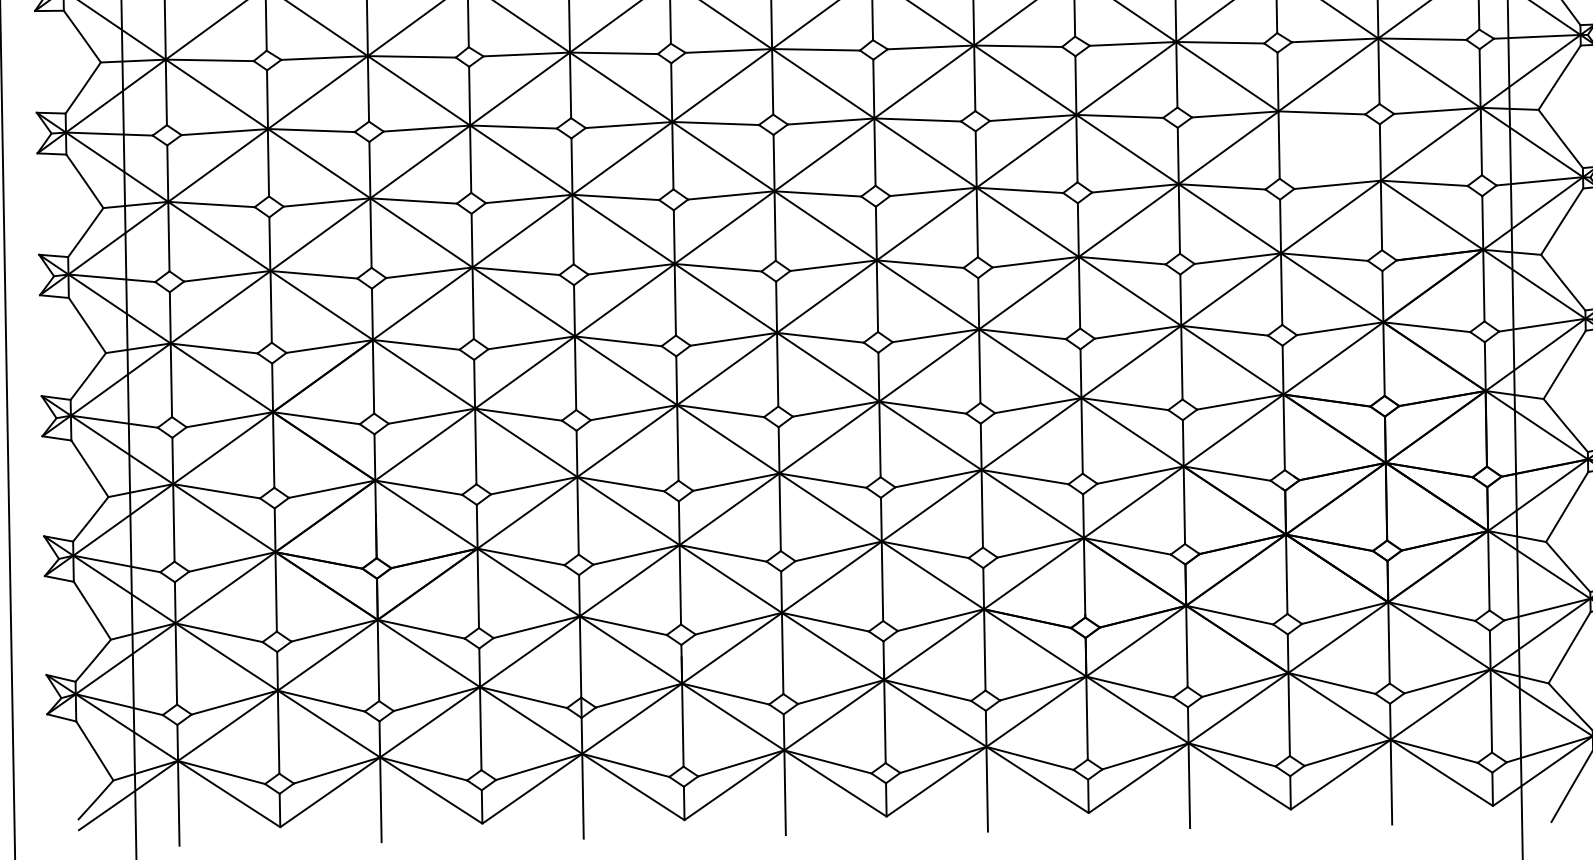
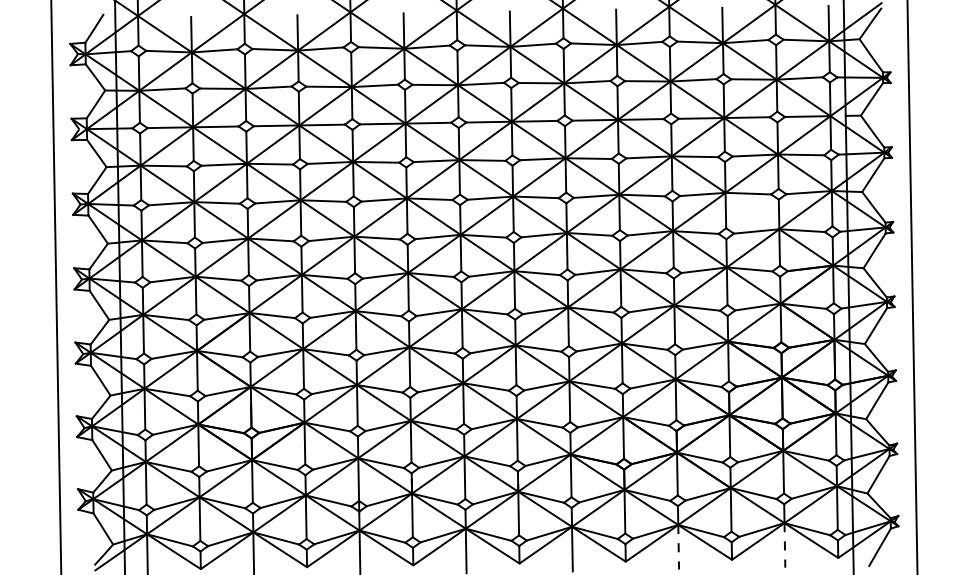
line: (1390, 782) -> (784, 545), solid -> dashed
line: (1189, 786) -> (678, 547), solid -> dashed

